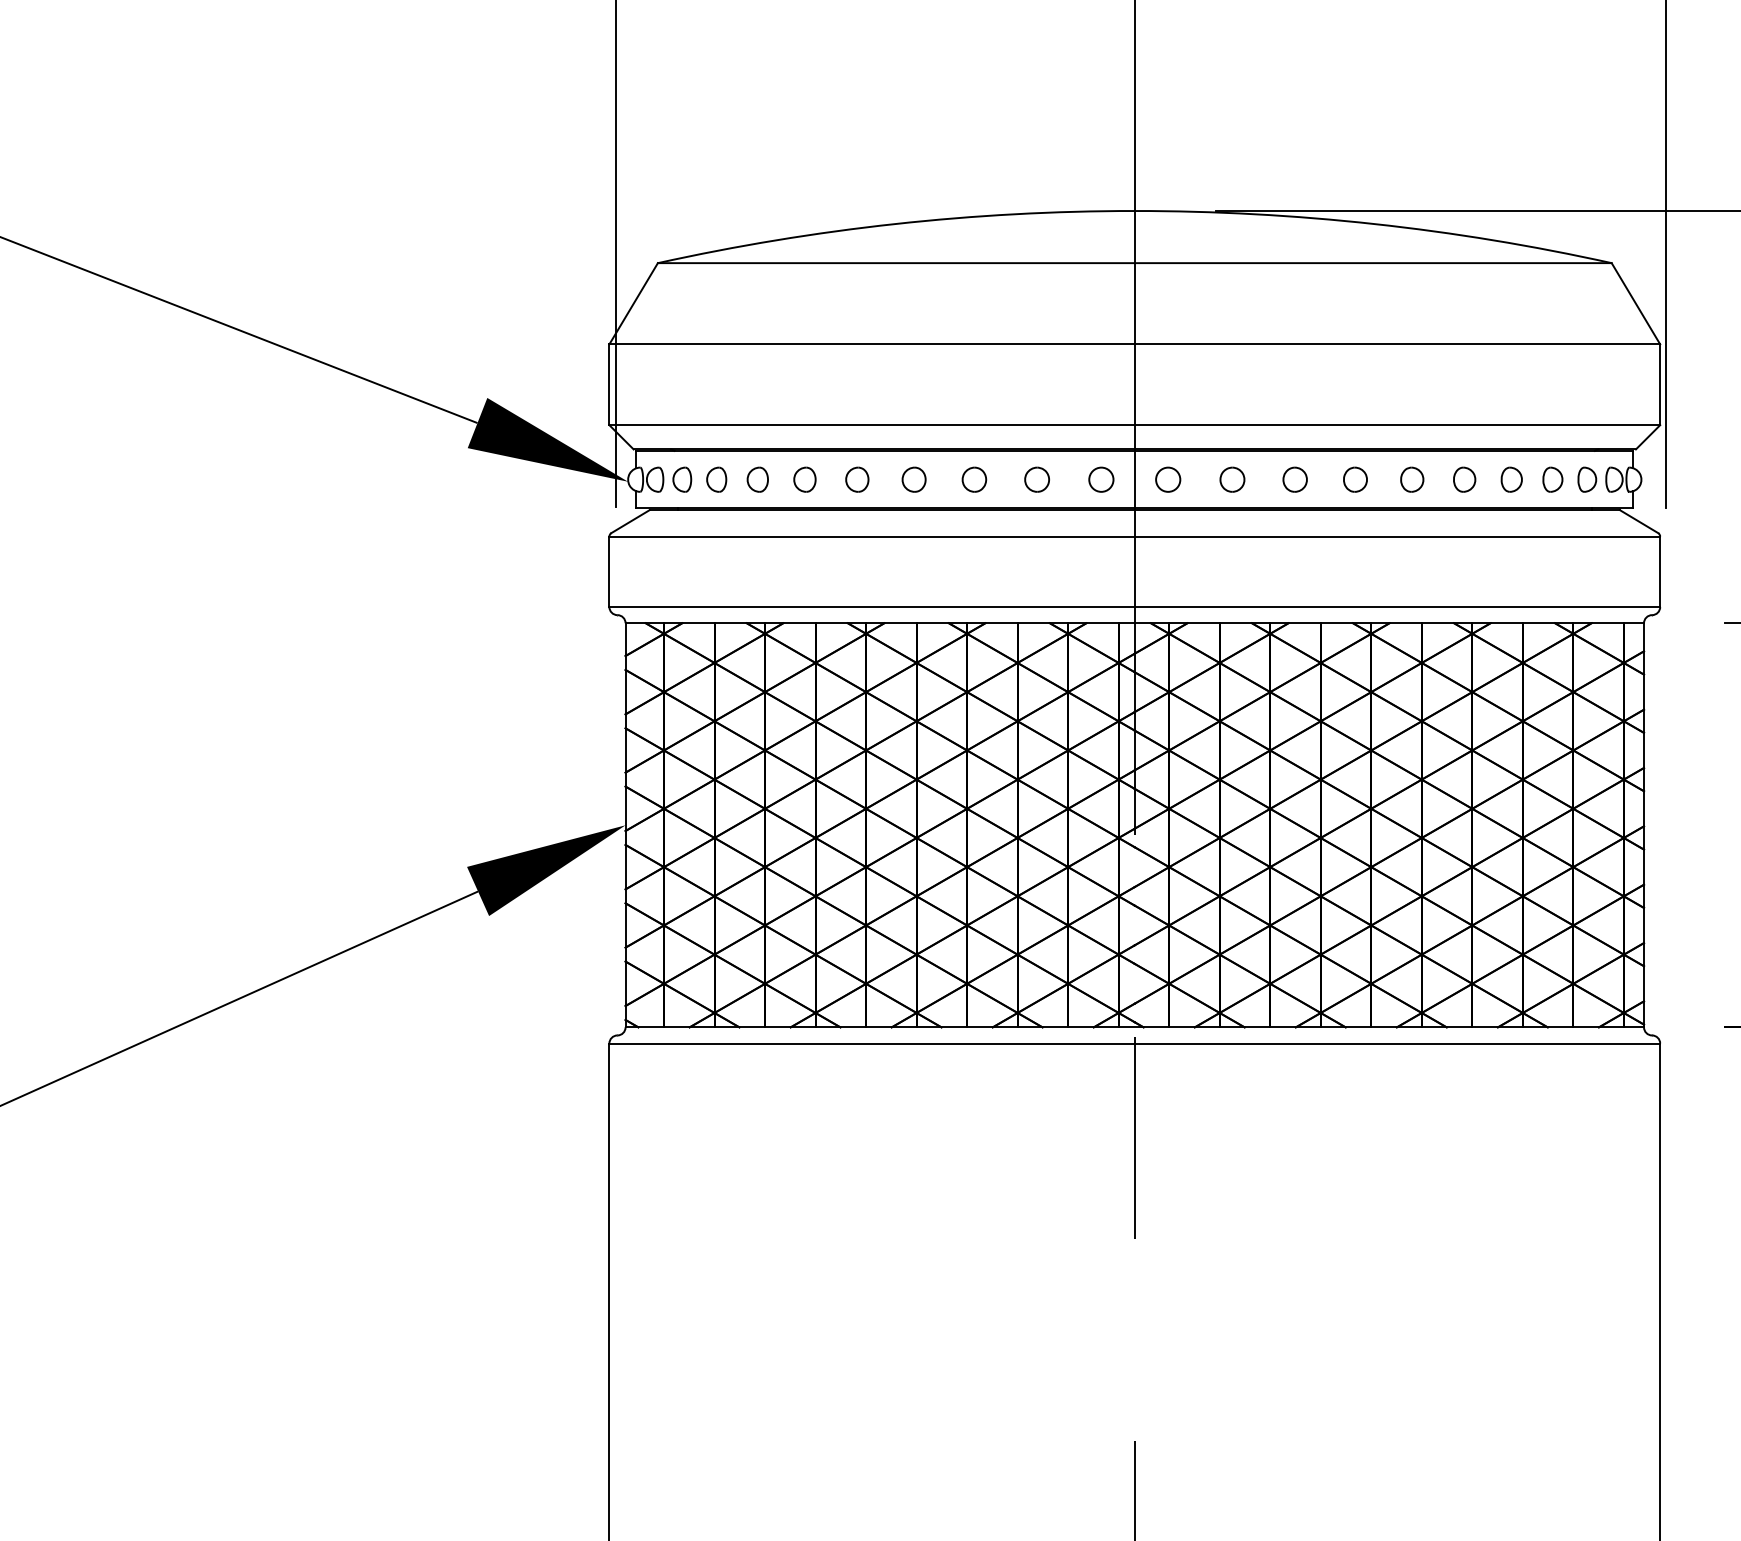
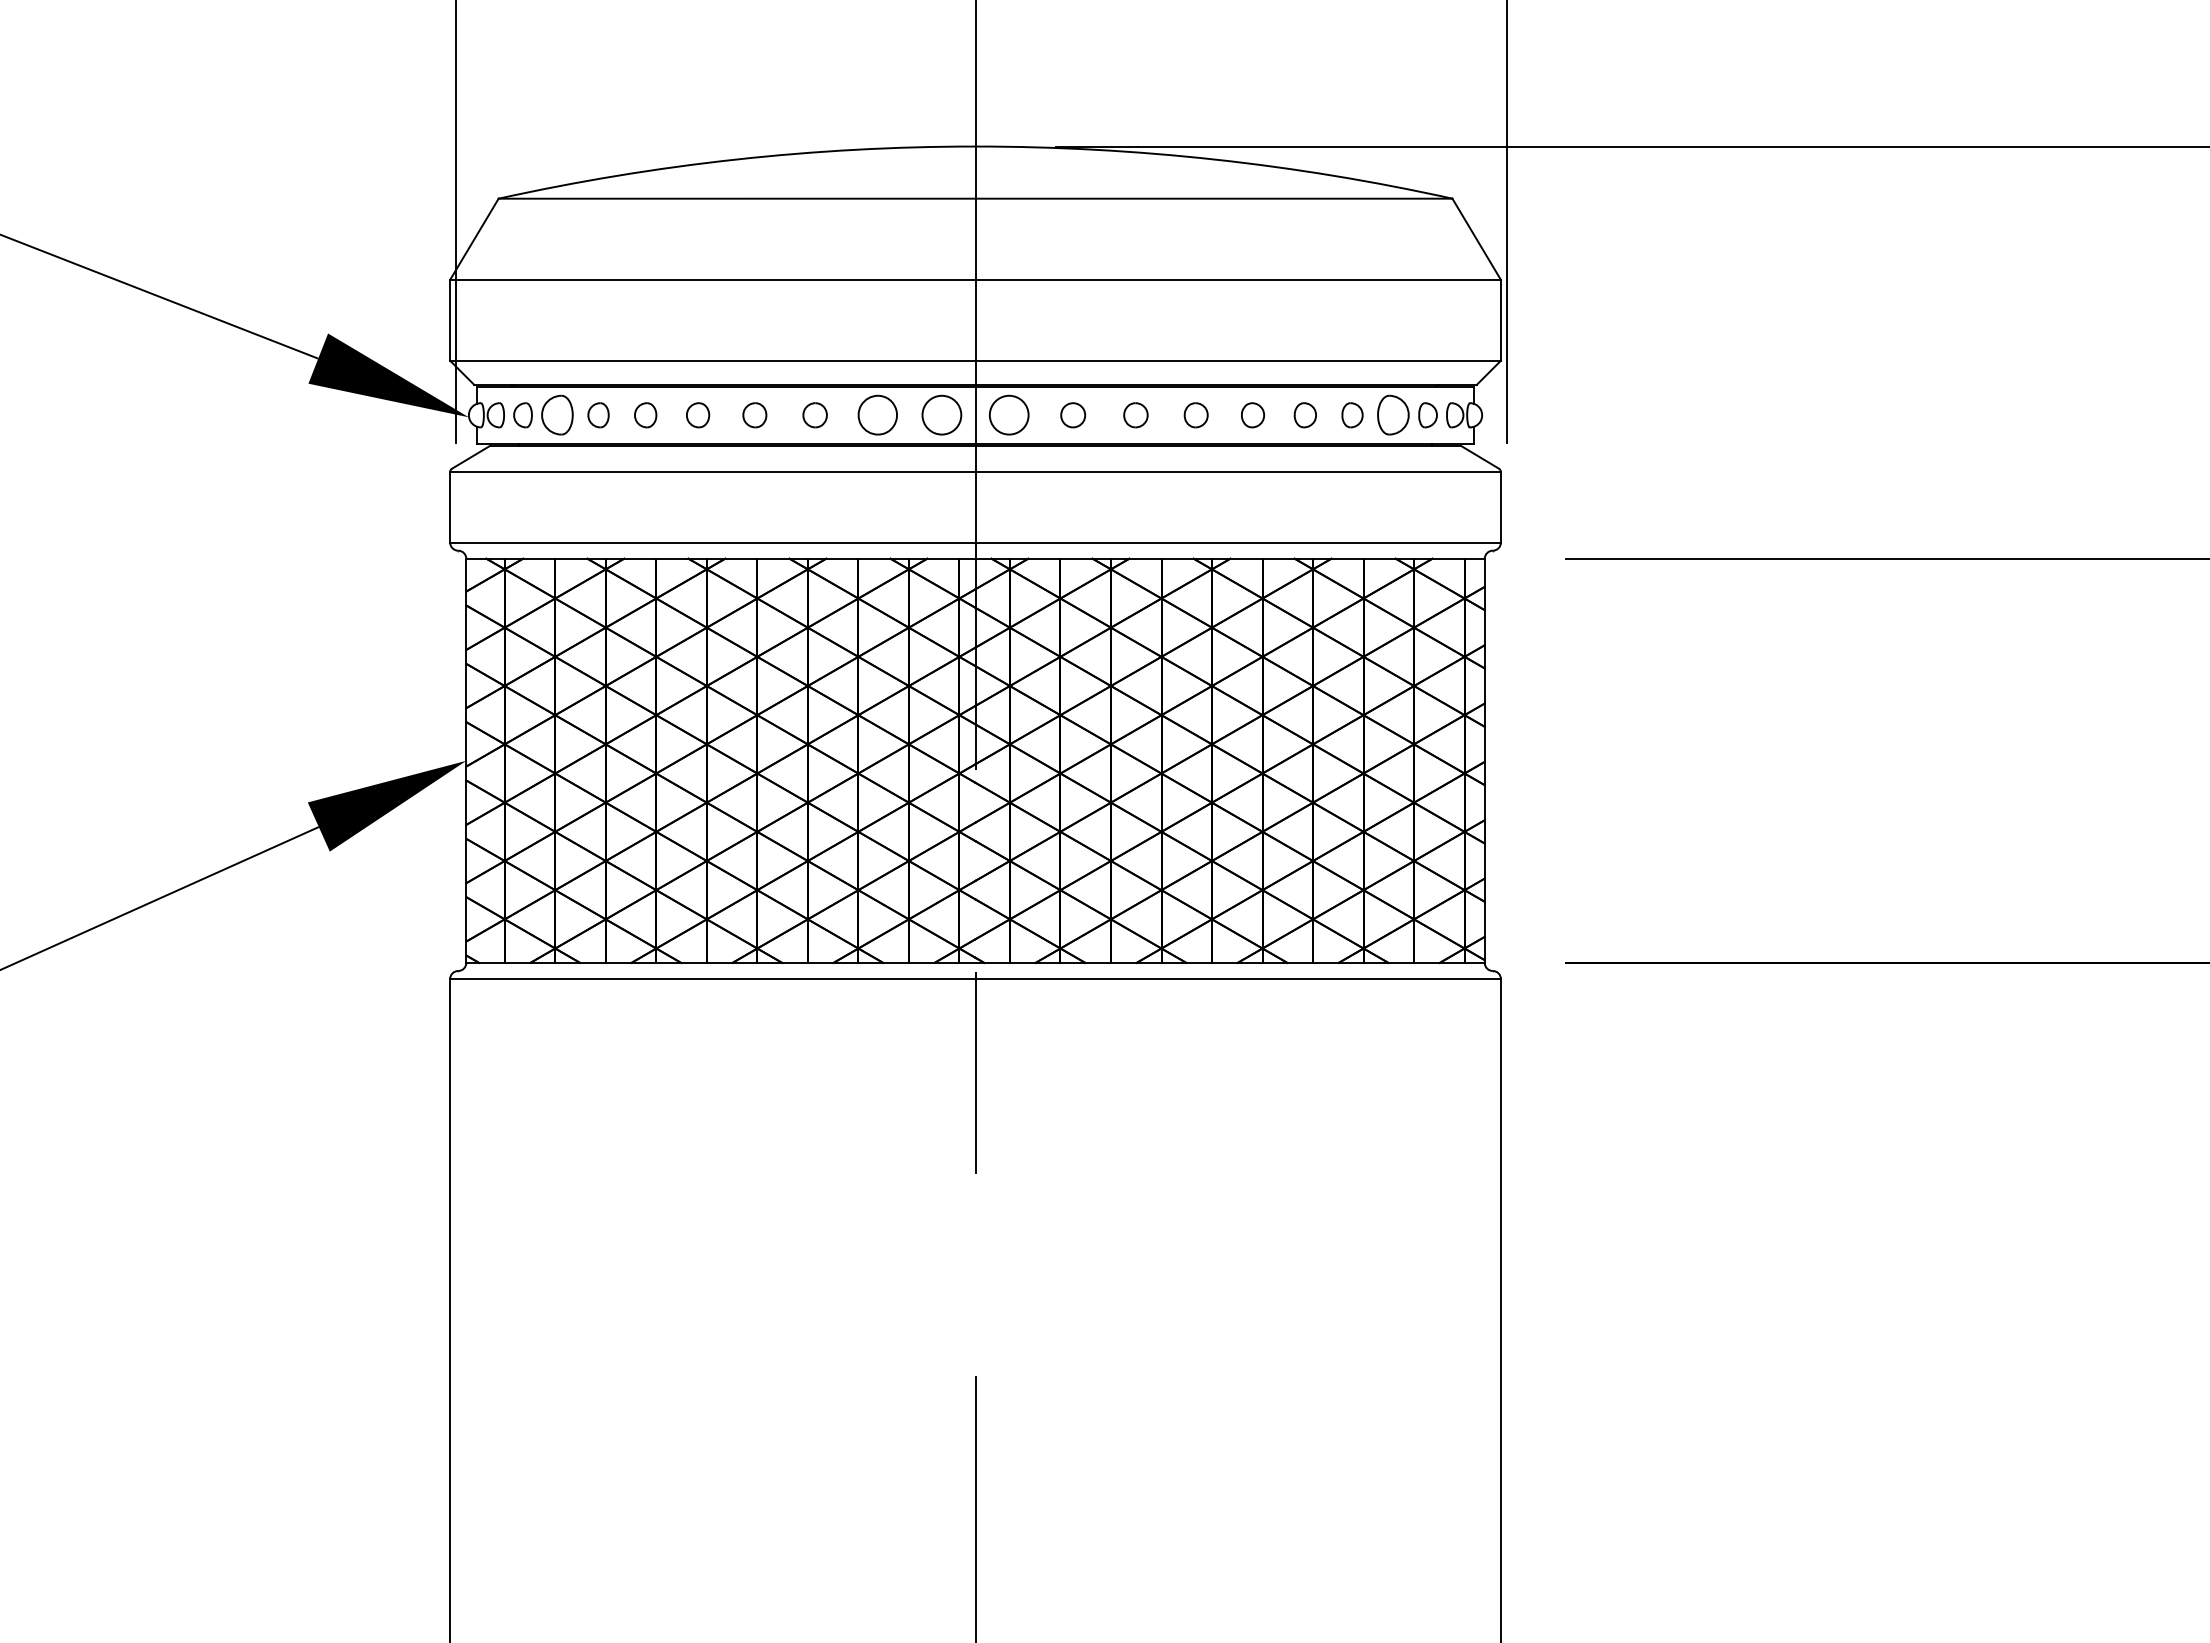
part: (716, 479) -> (557, 415), size x1.6
part: (1036, 479) -> (877, 415), size x1.6
circle: (1101, 479) -> (942, 415), size x1.6
circle: (1167, 479) -> (1008, 415), size x1.6
part: (1552, 479) -> (1393, 415), size x1.6

